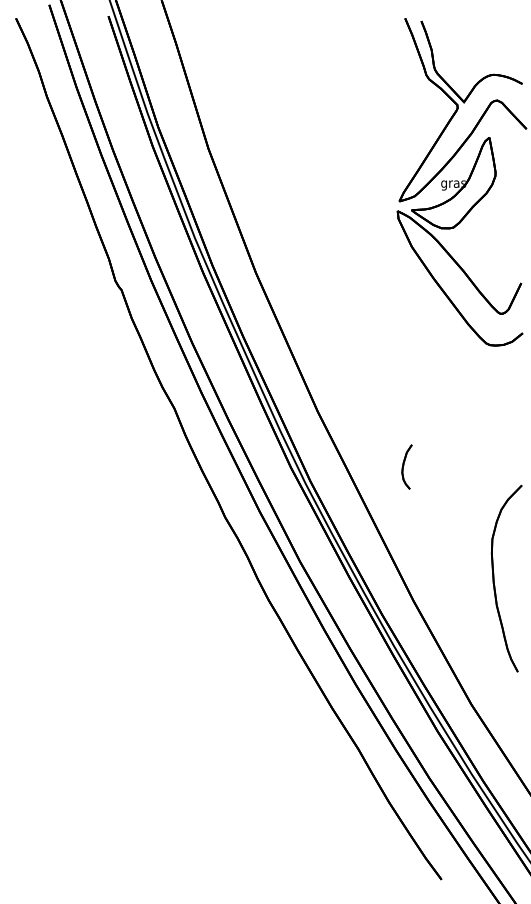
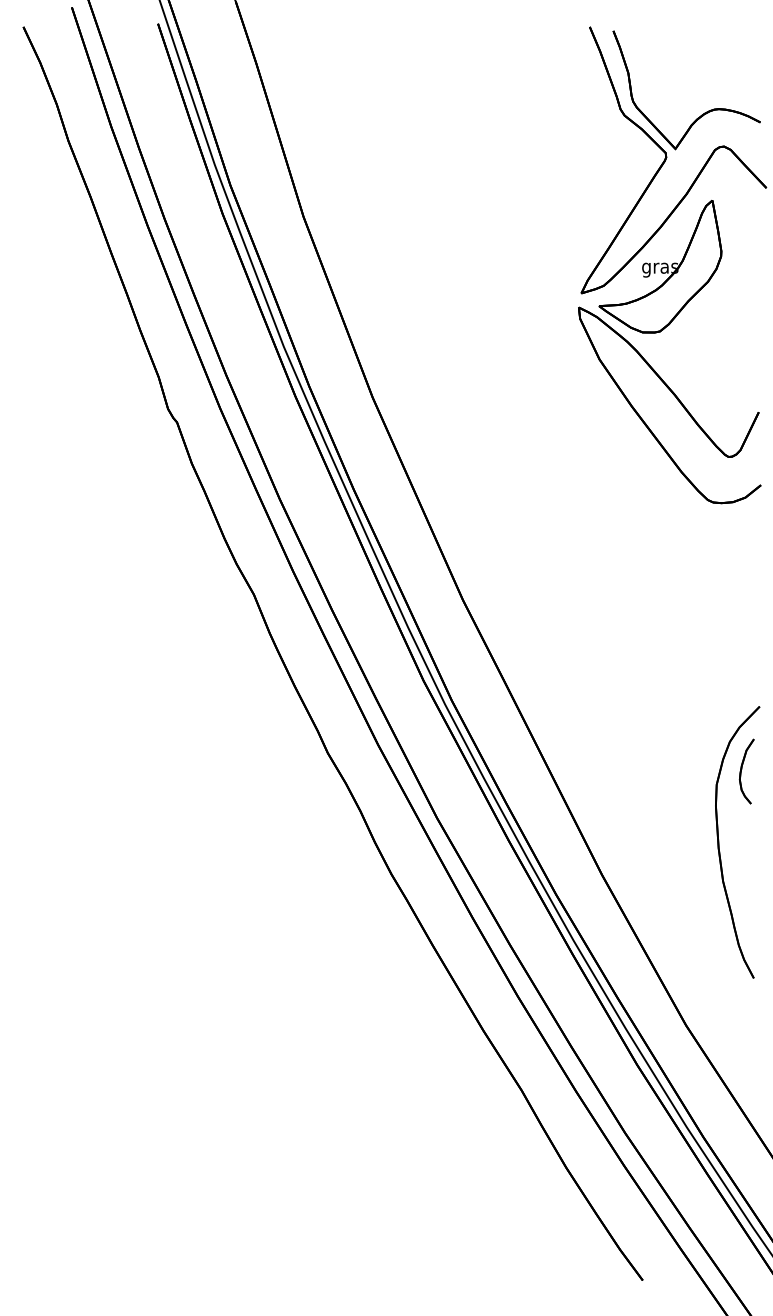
part: (406, 466) -> (745, 770), moved

